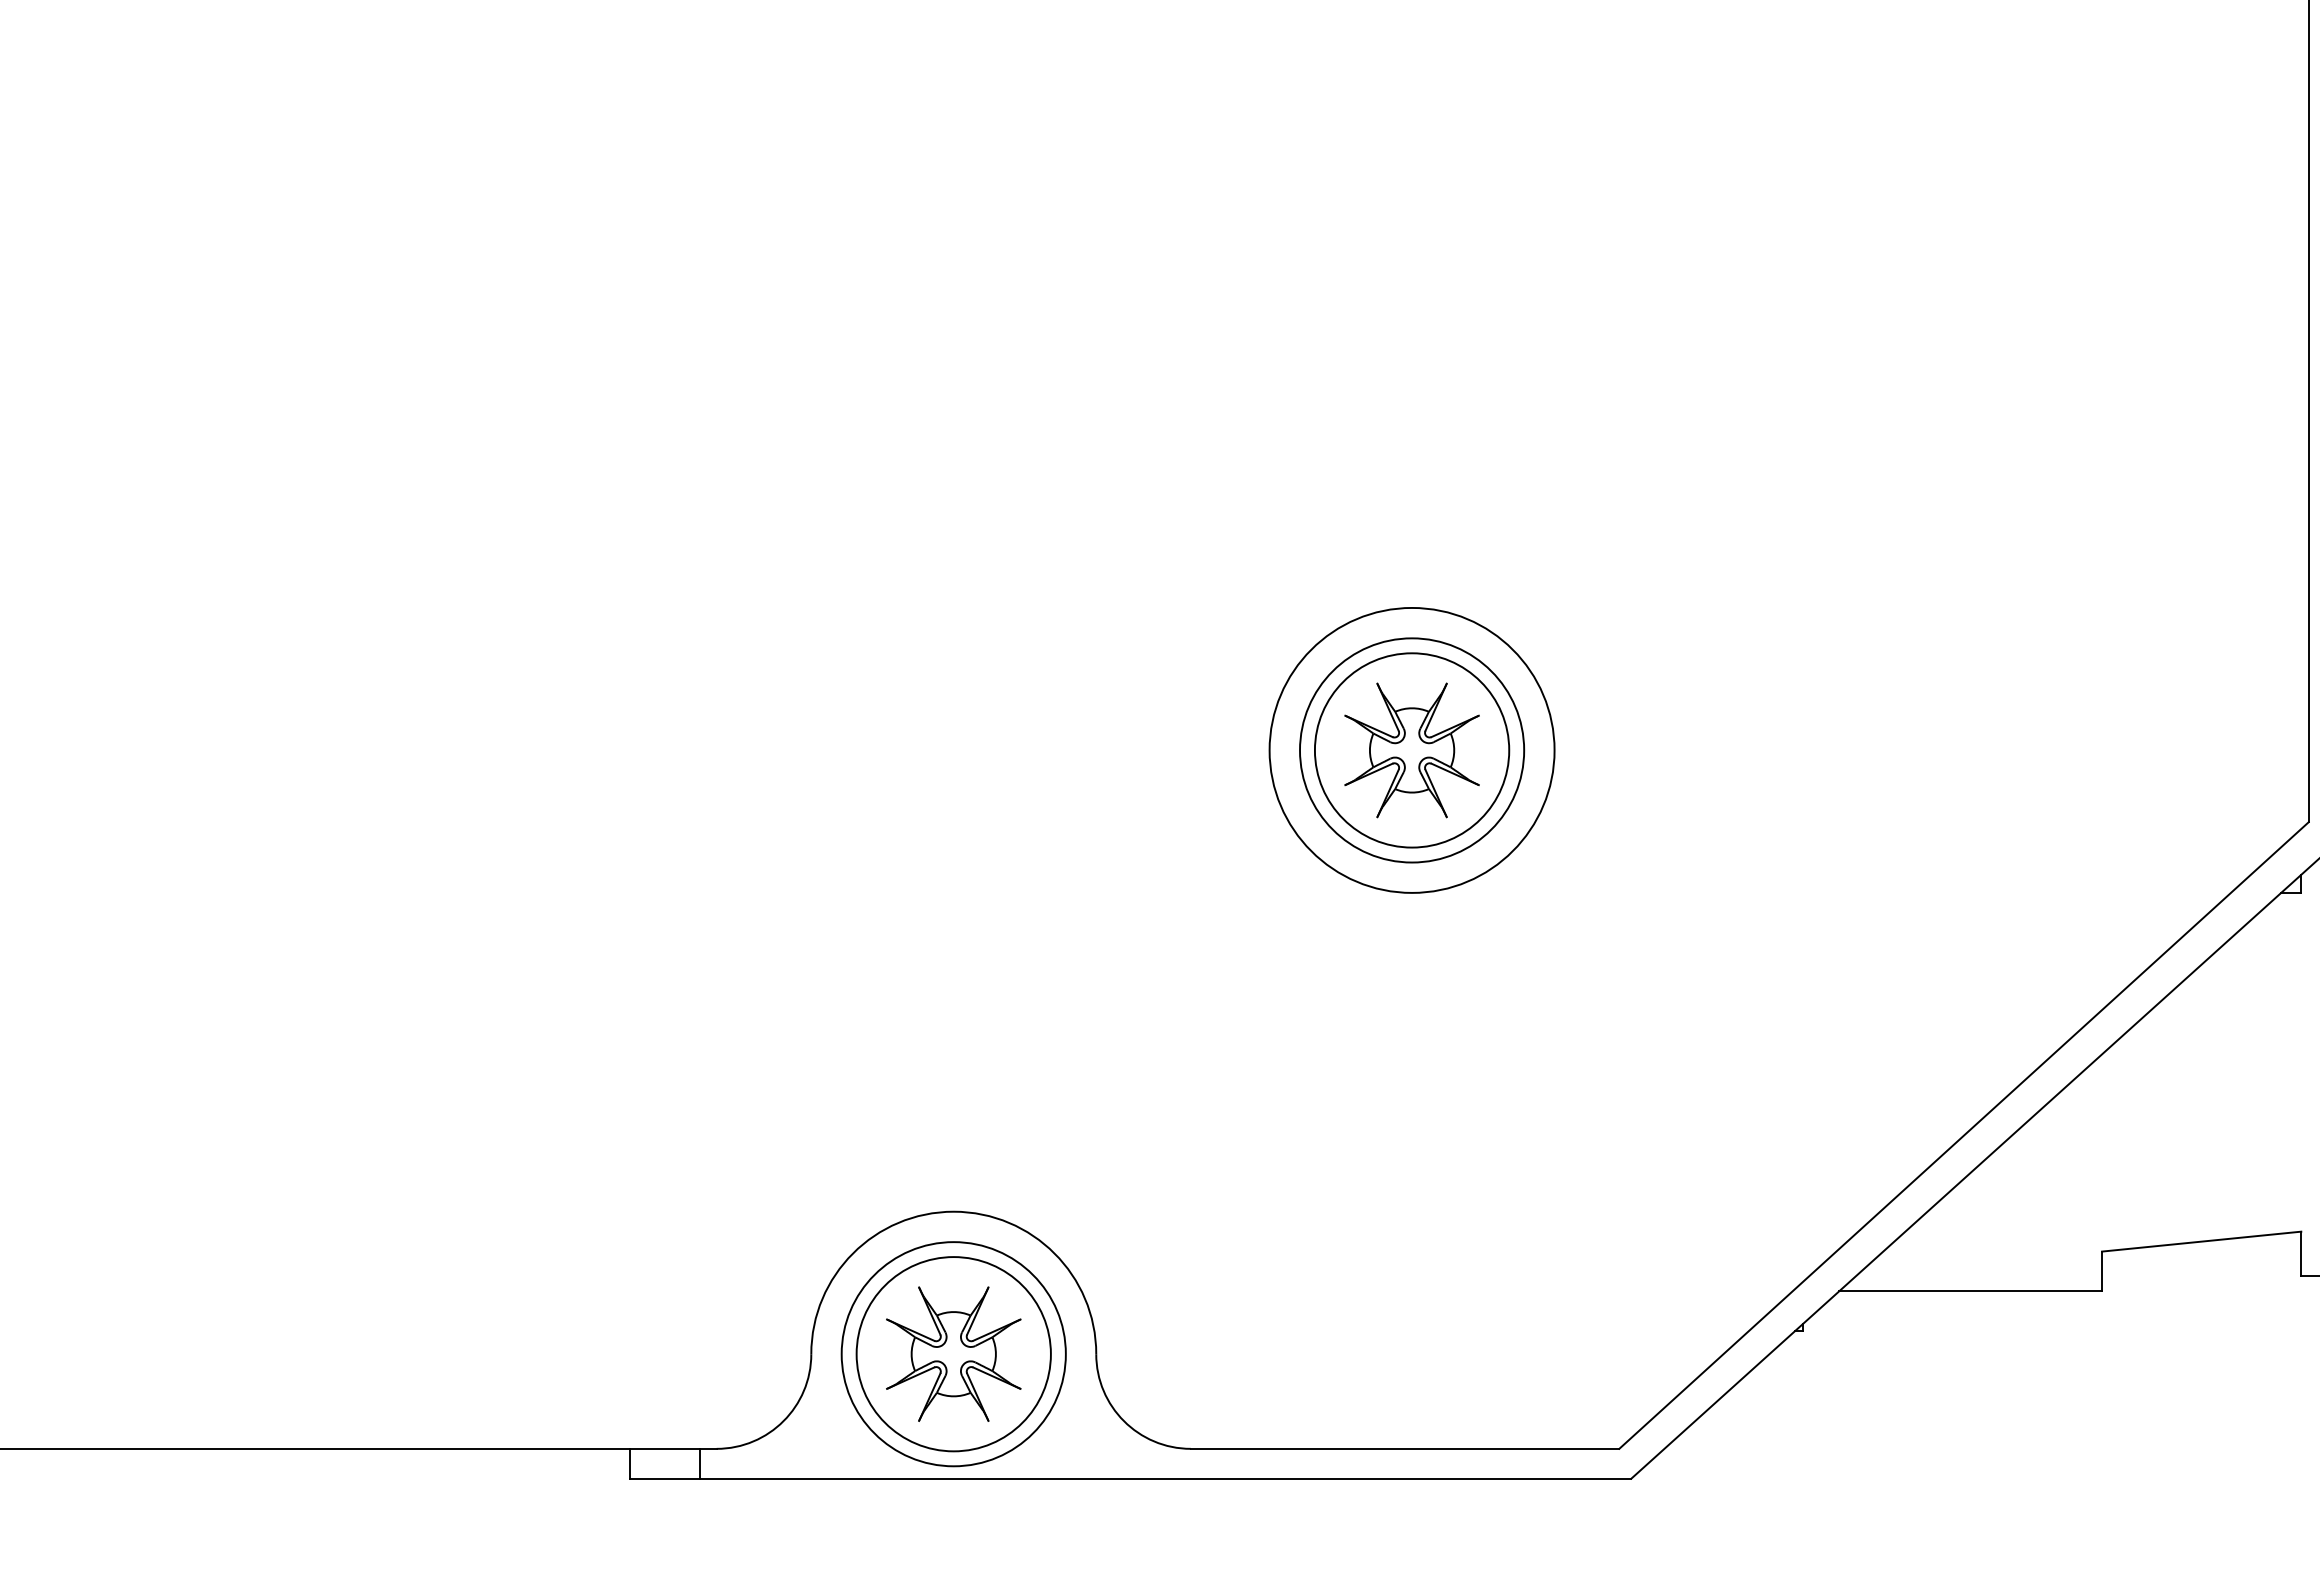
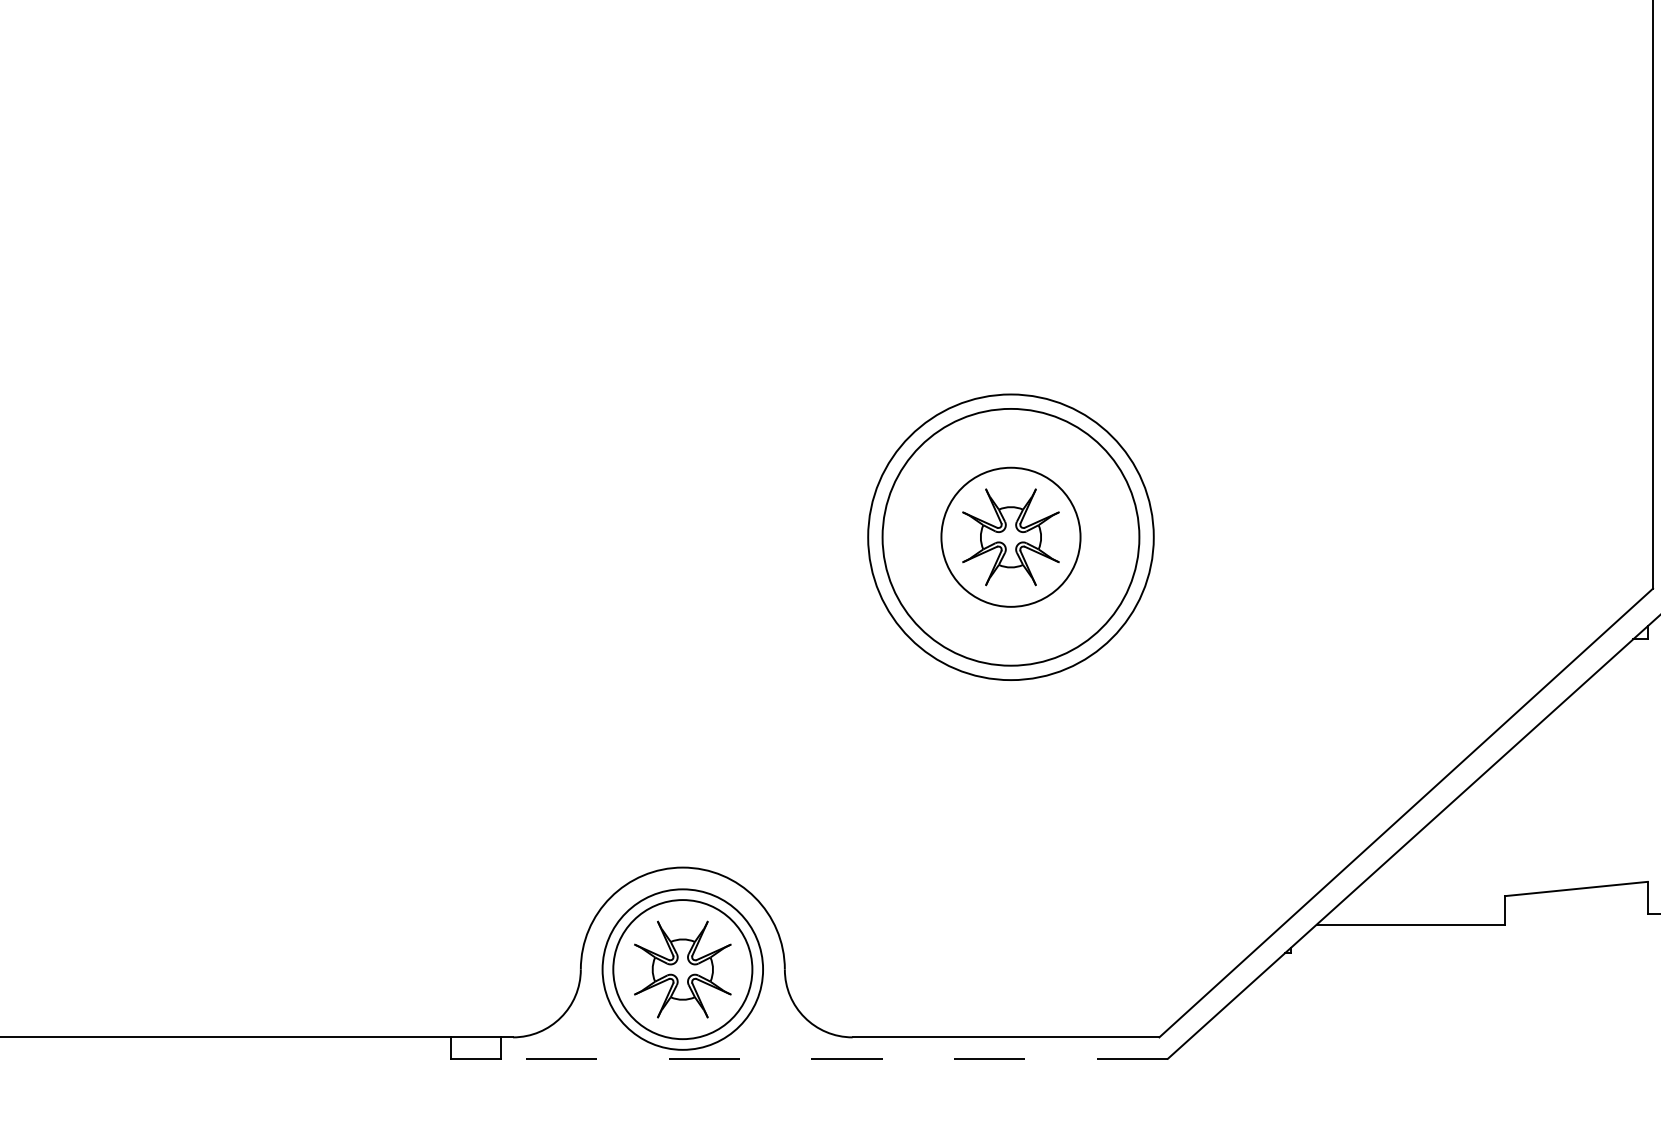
circle: (1411, 749) -> (1010, 536), size x1.4
circle: (1412, 750) -> (1011, 537), size x1.6
line: (1165, 1478) -> (834, 1058), solid -> dashed

